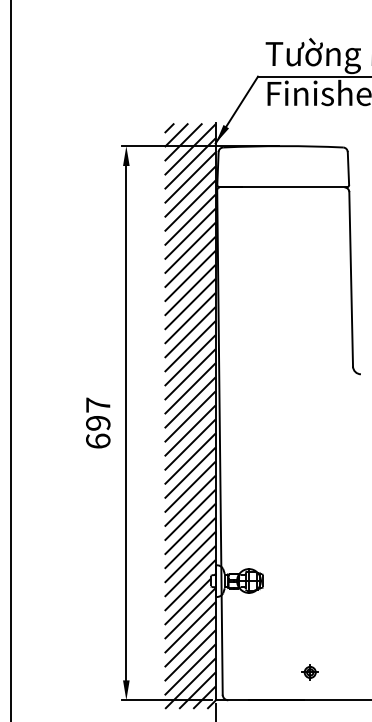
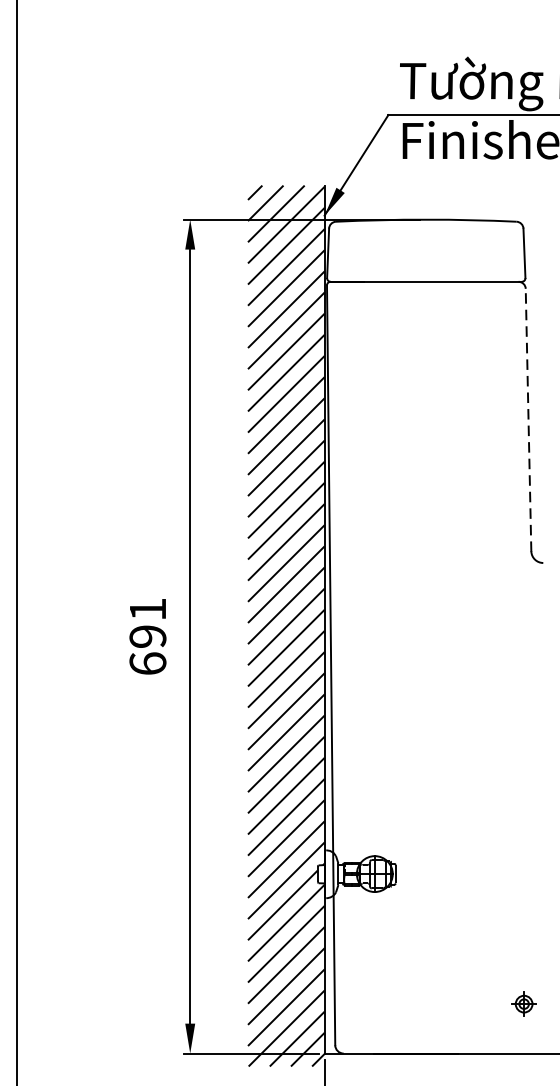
line: (351, 279) -> (529, 420), solid -> dashed
text: (98, 404) -> (148, 608), 697 -> 691
part: (309, 672) -> (523, 1004), moved

